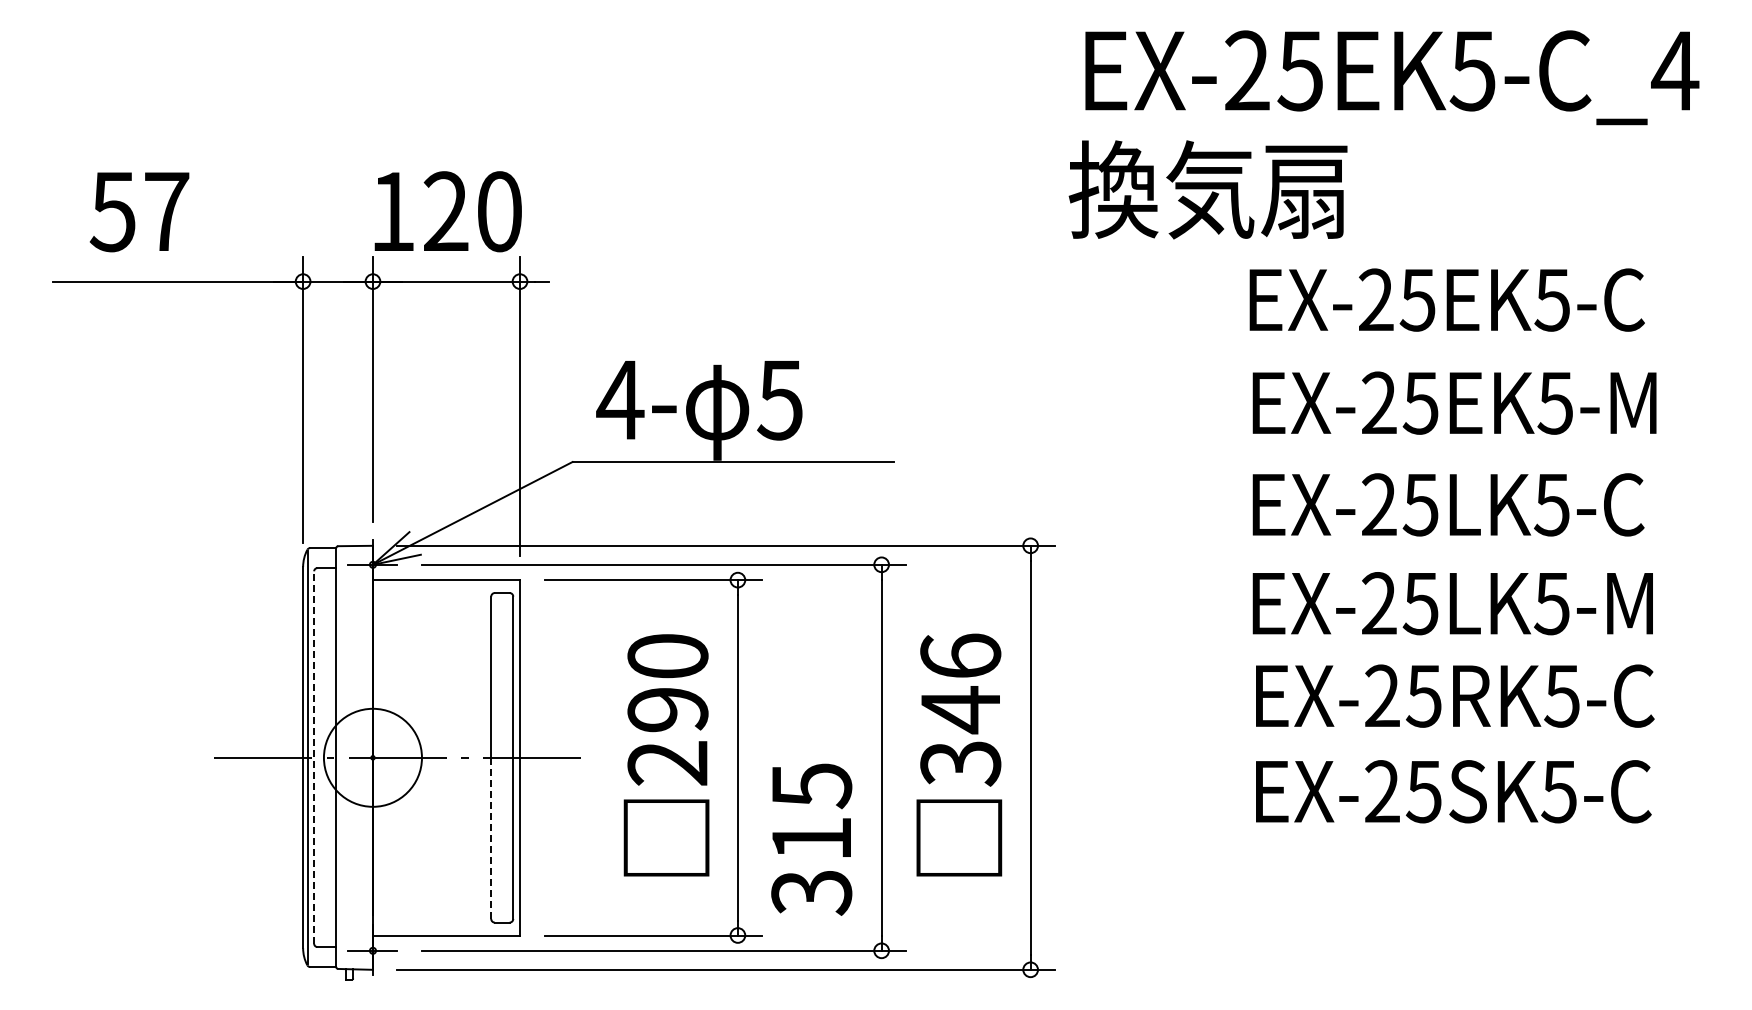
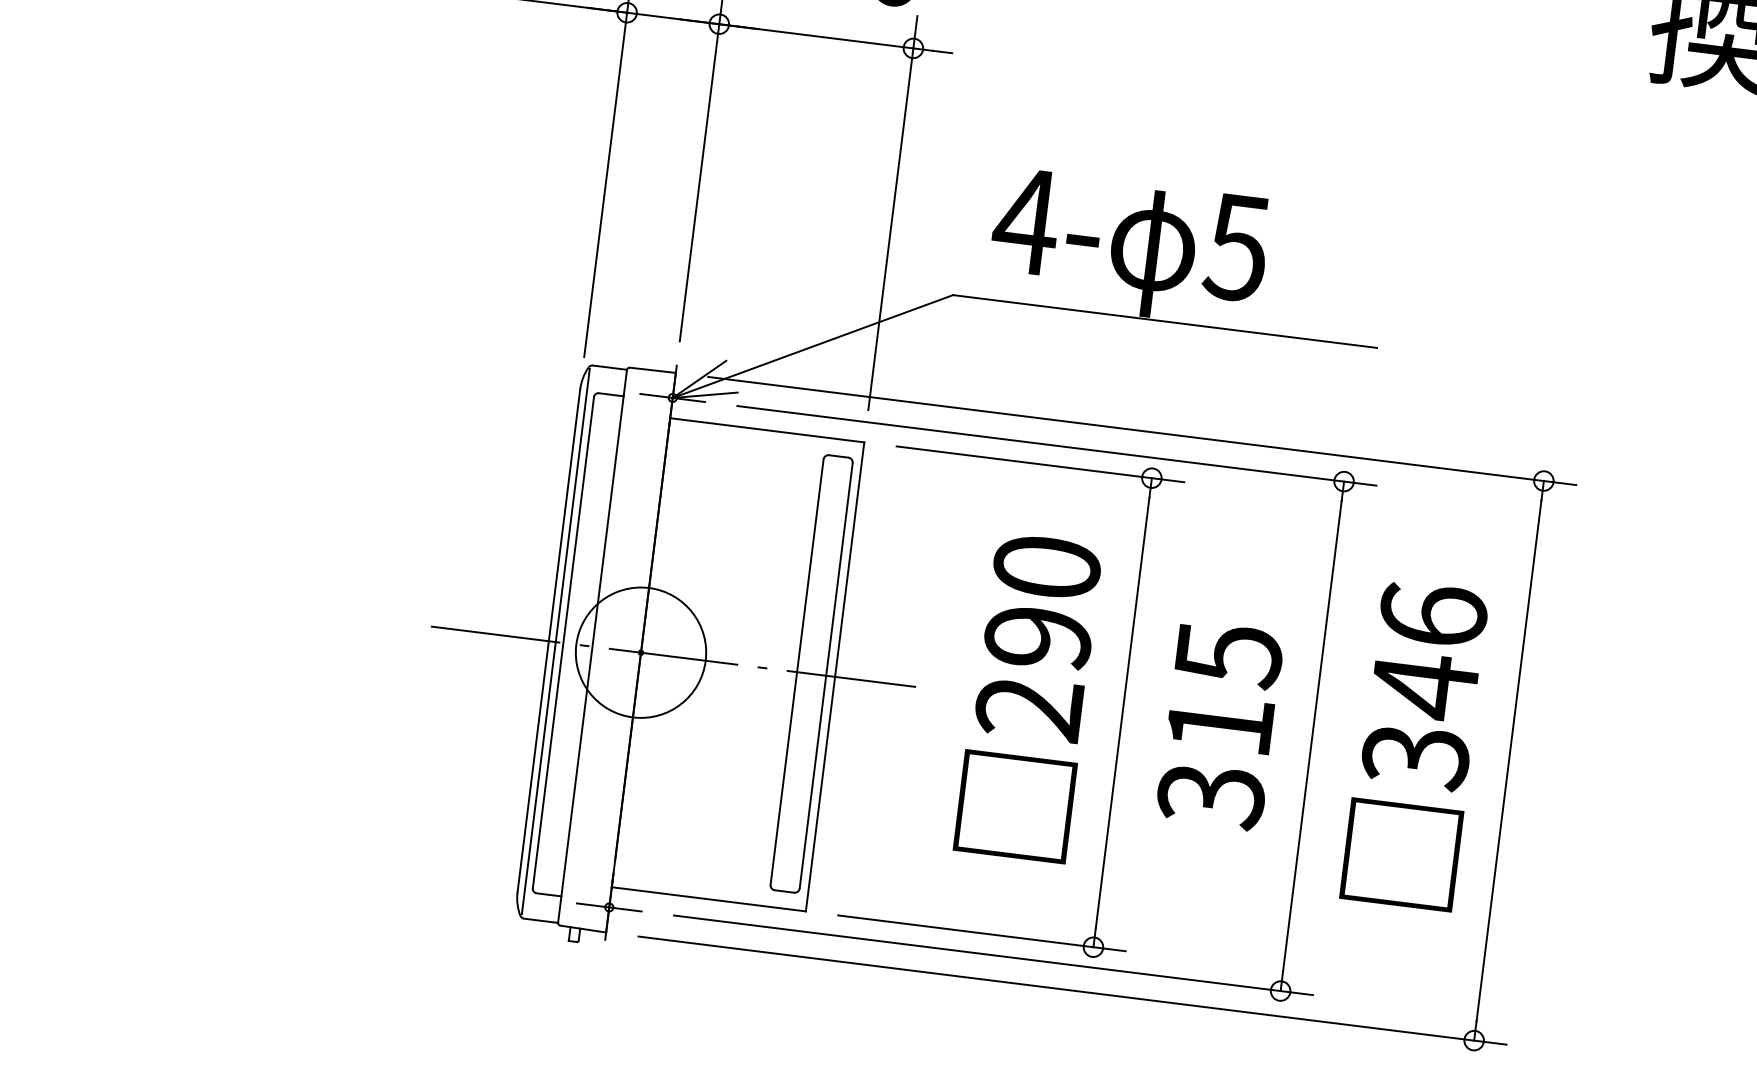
line: (314, 757) -> (563, 642), dashed -> solid
line: (491, 838) -> (784, 778), dashed -> solid
text: (811, 839) -> (1219, 725), moved

